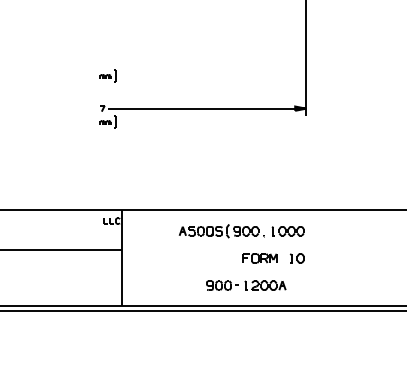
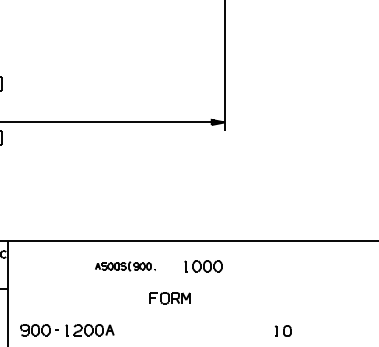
part: (221, 231) -> (125, 266), size x0.6
part: (297, 258) -> (283, 331), moved
part: (246, 285) -> (67, 330), moved

